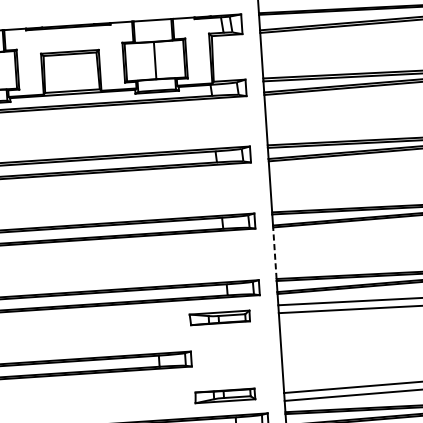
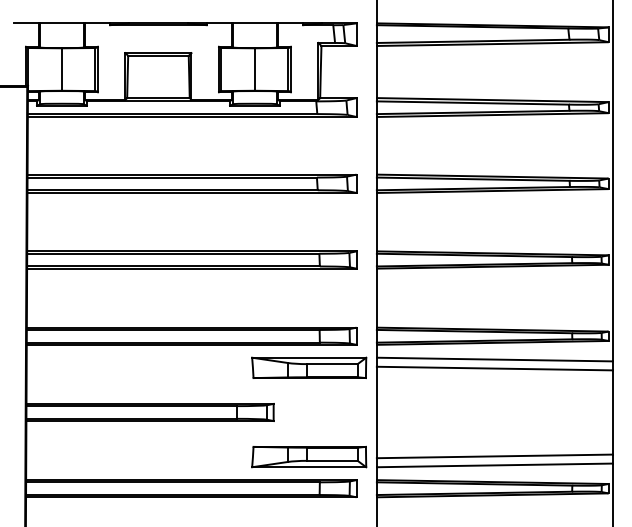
line: (274, 253) -> (376, 298), dashed -> solid
part: (220, 317) -> (309, 367), size x1.67
part: (225, 395) -> (309, 456), size x1.67

